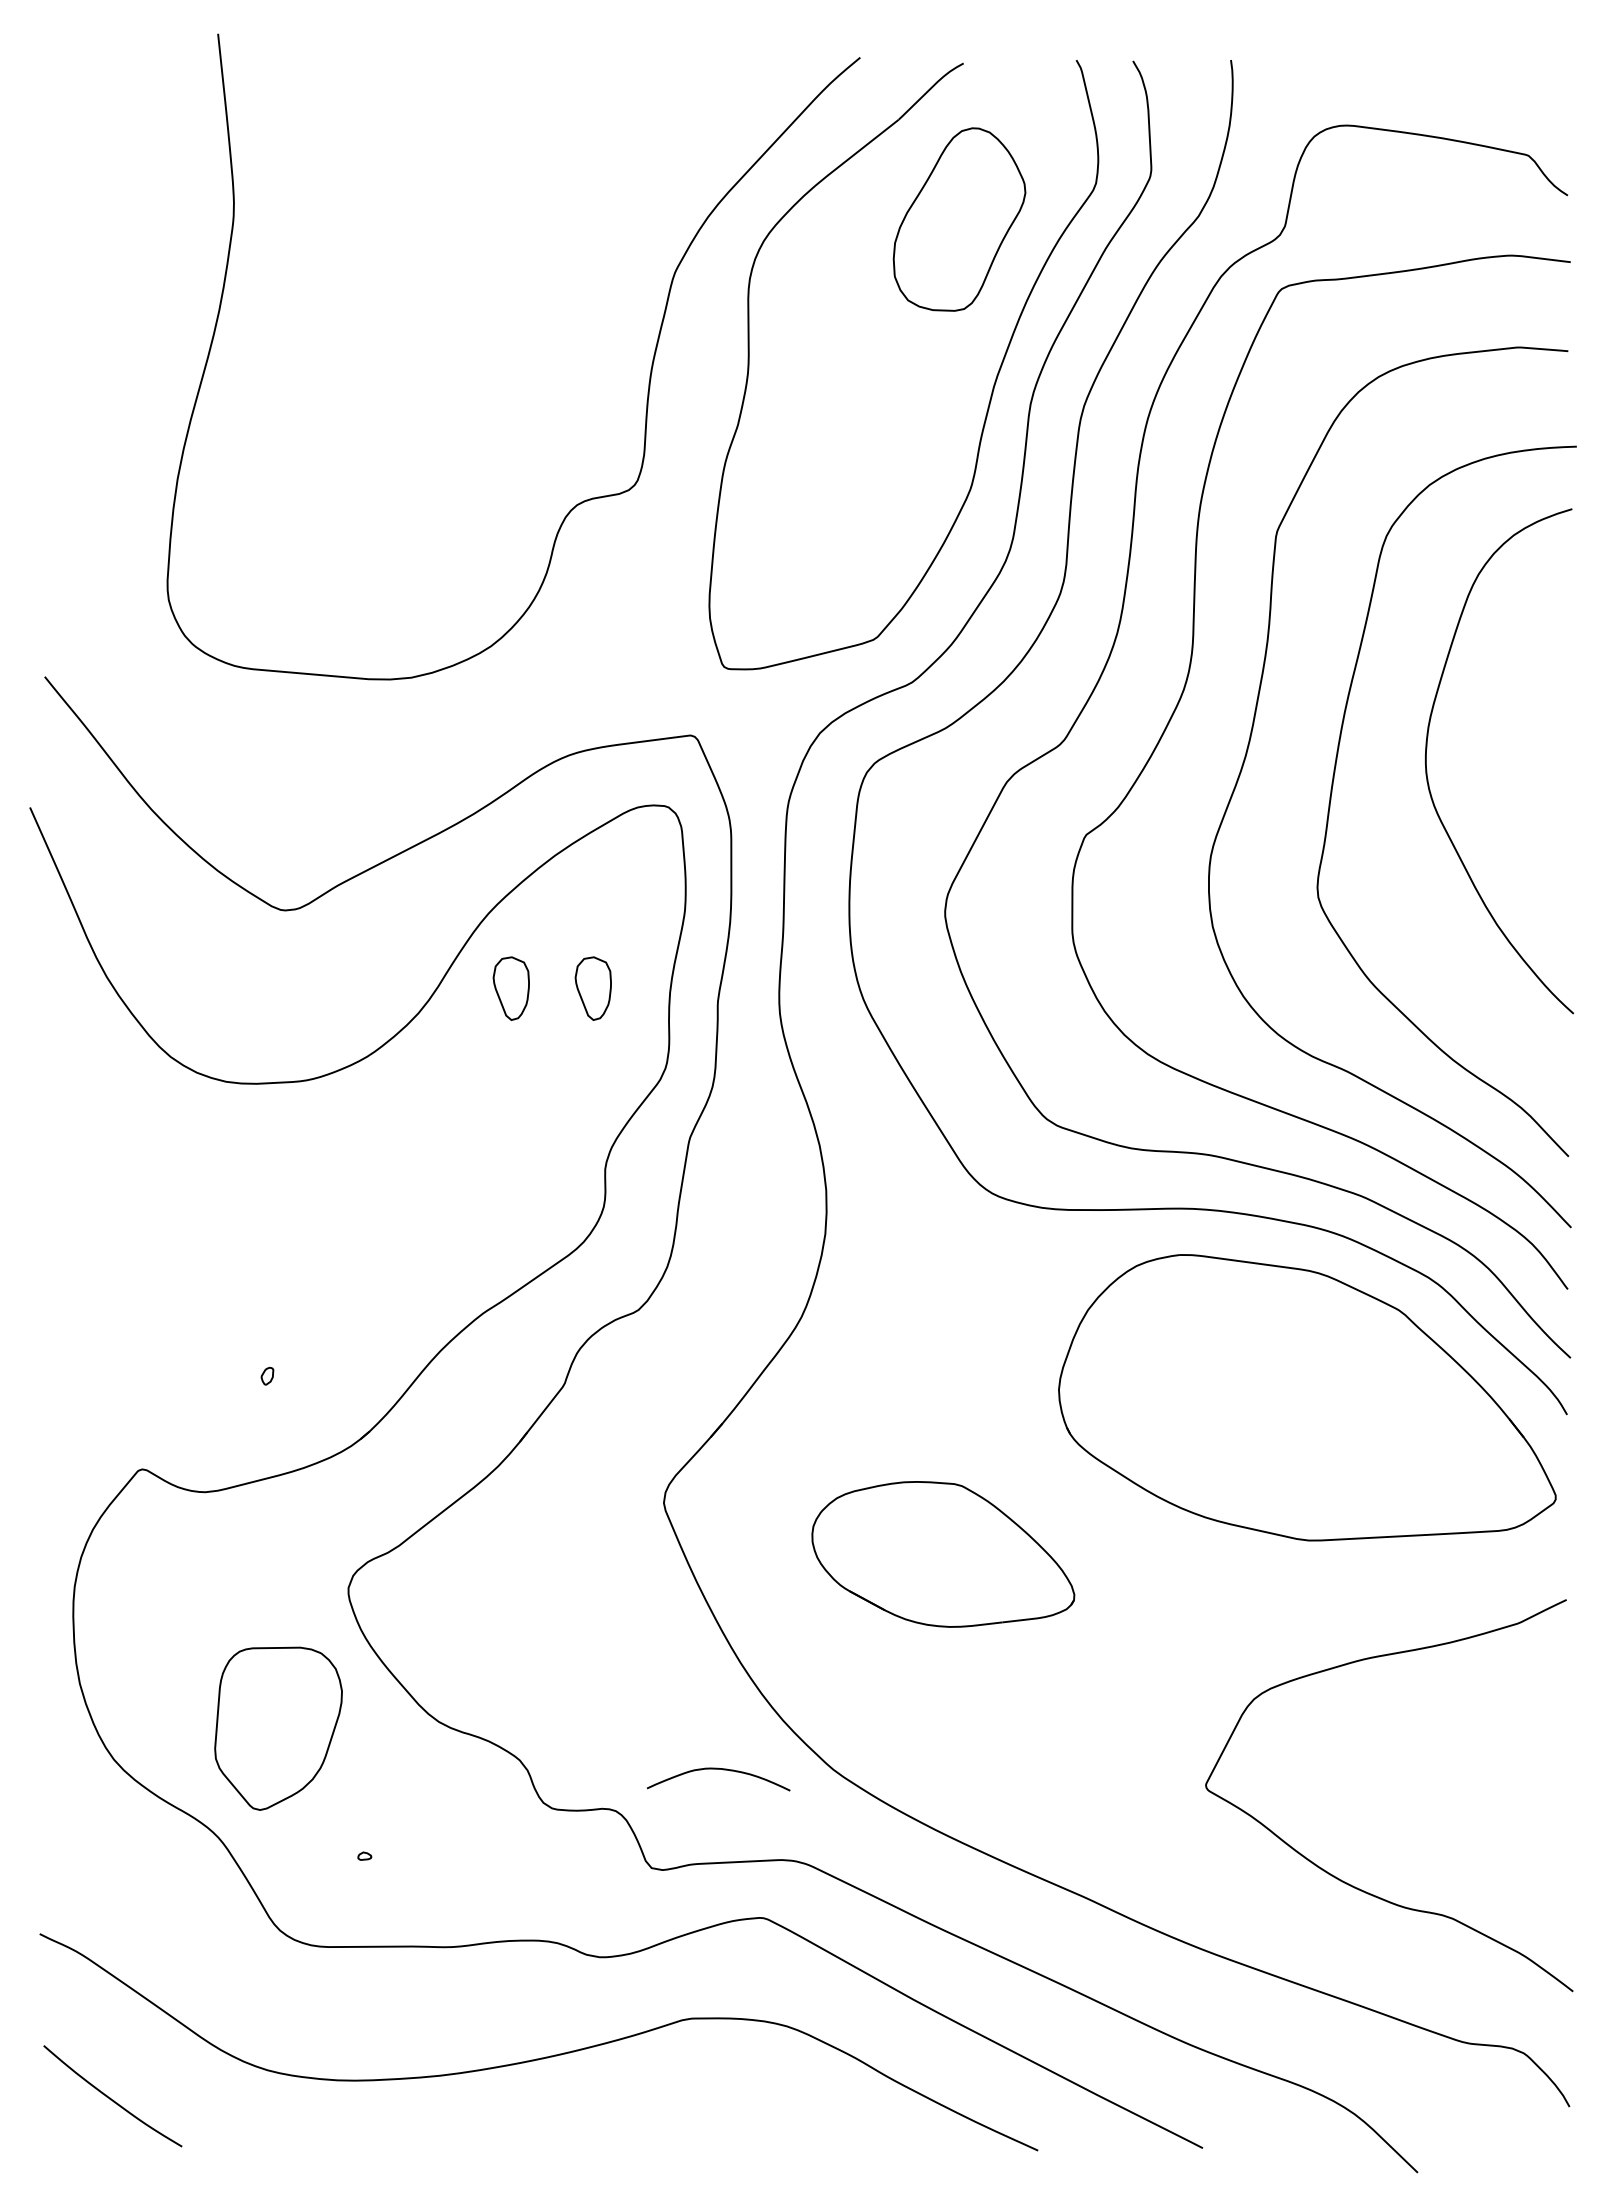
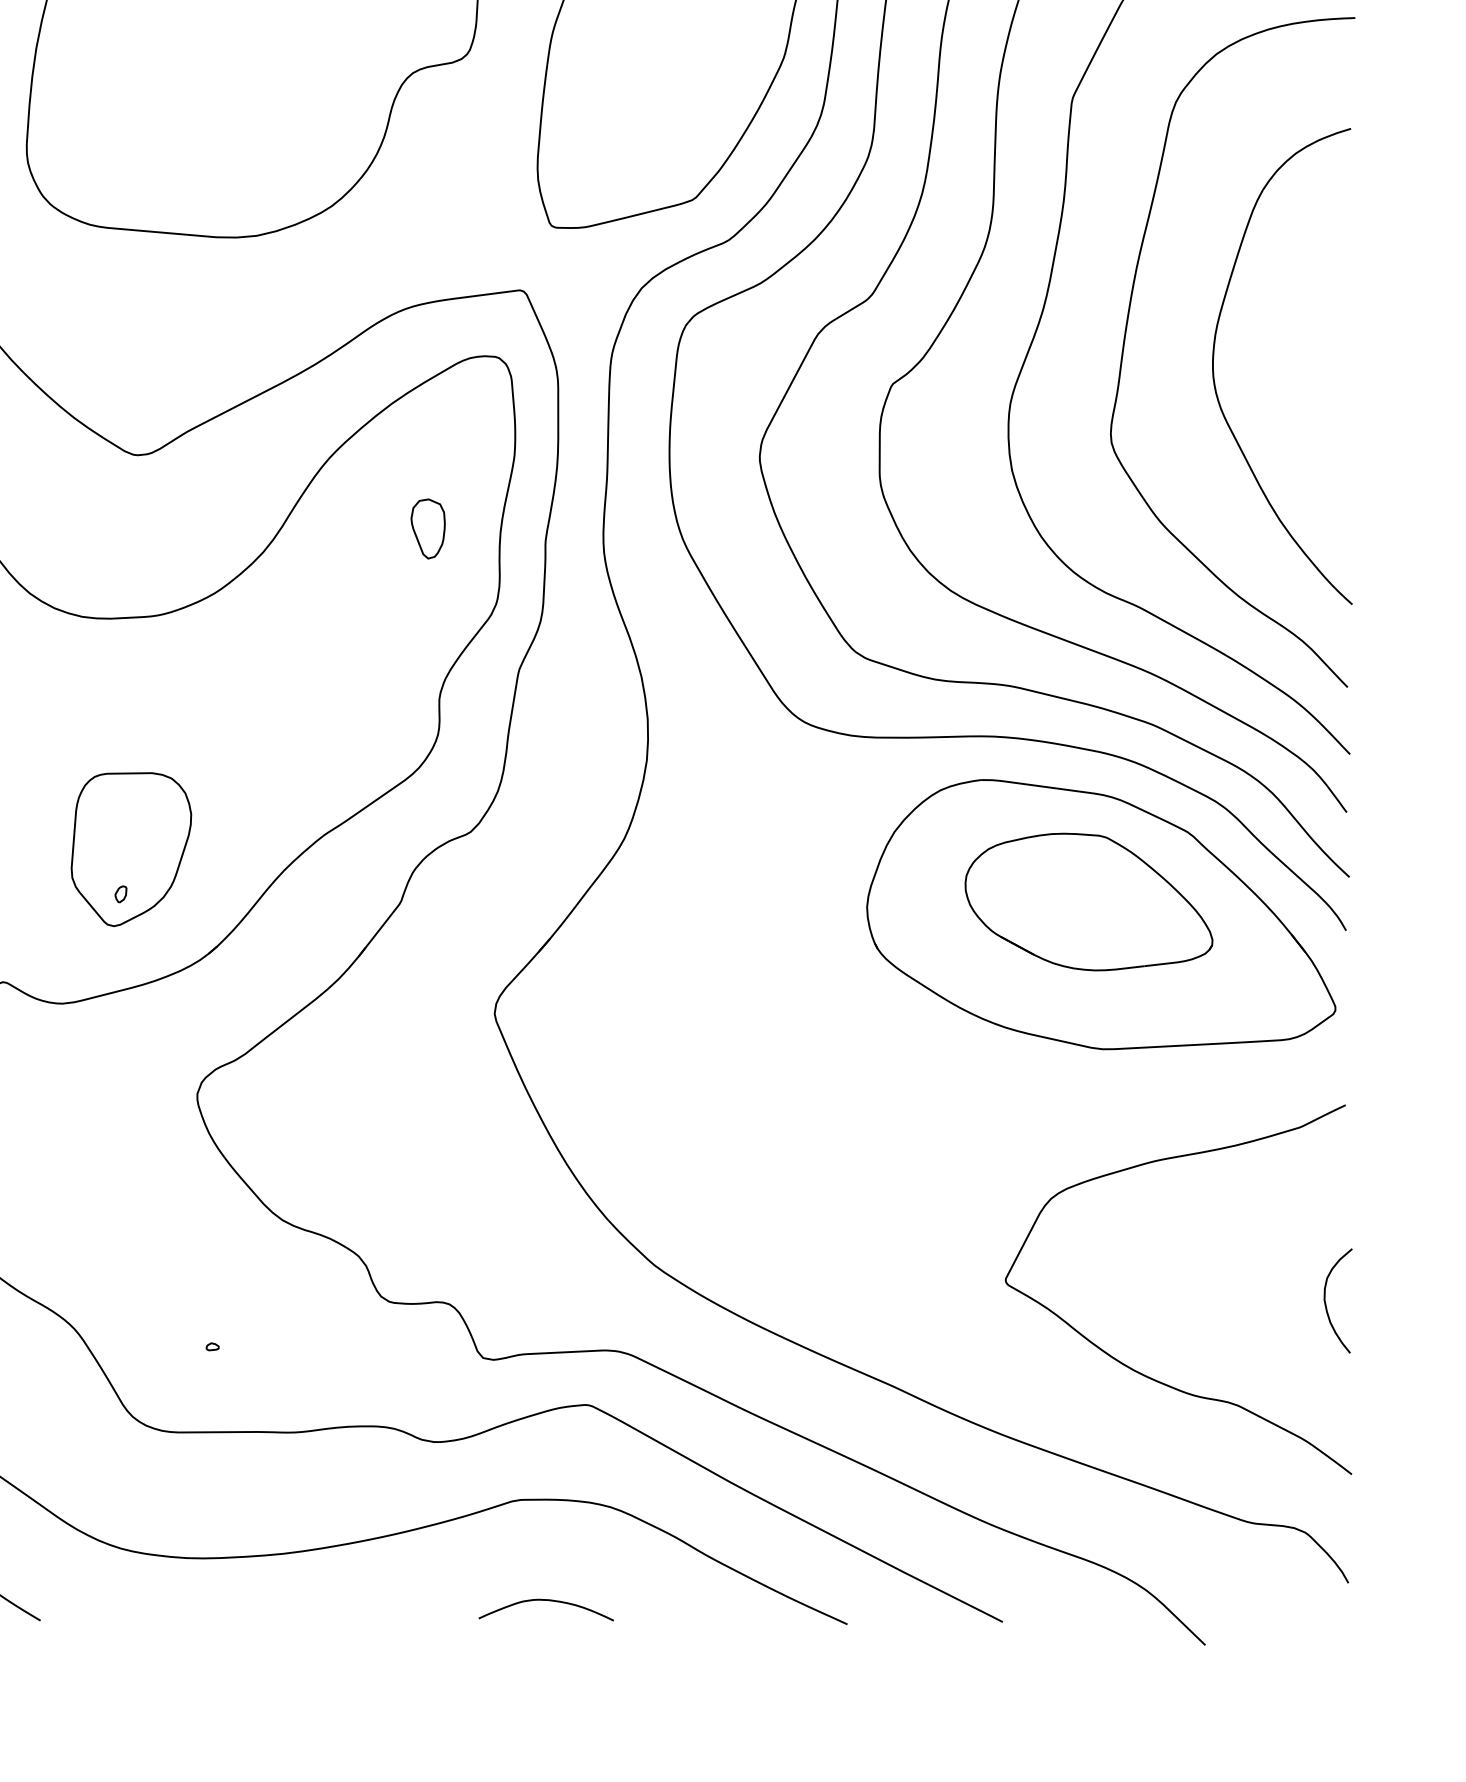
curve: (1427, 770) -> (1214, 375), moved
part: (510, 988) -> (350, 528), removed
part: (943, 1554) -> (1089, 902), moved
part: (278, 1728) -> (131, 849), moved
curve: (718, 1769) -> (546, 1600), moved
curve: (1546, 1811) -> (1326, 1304), added

